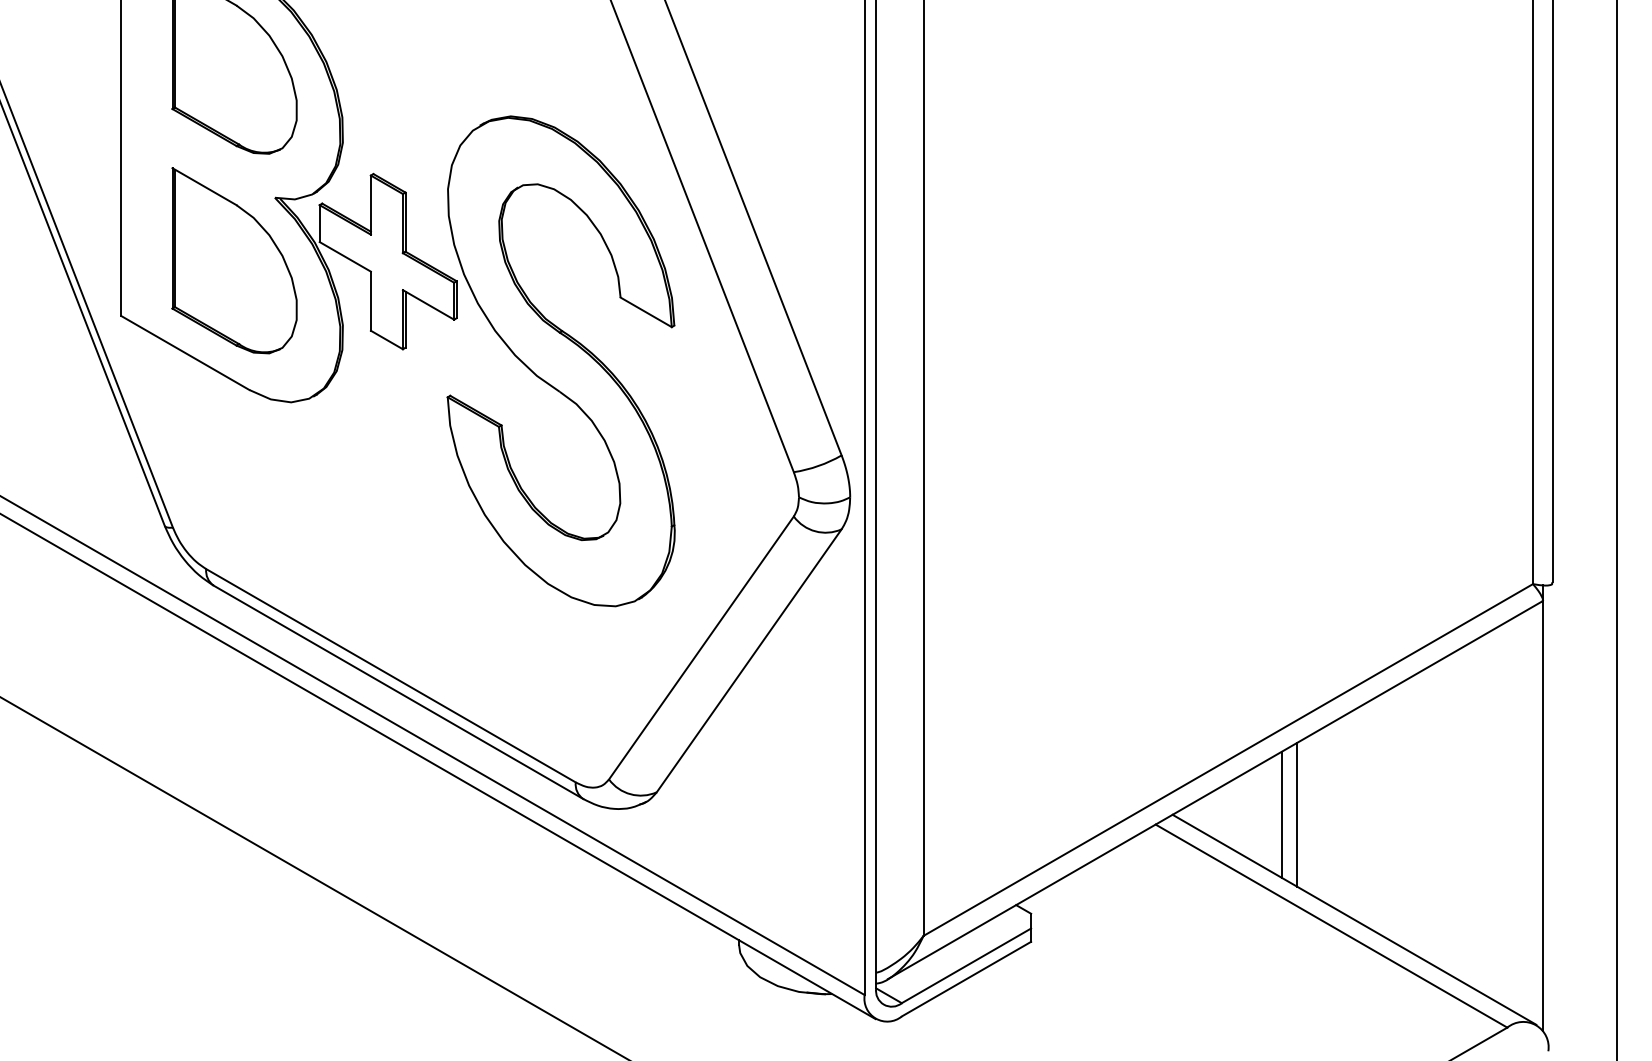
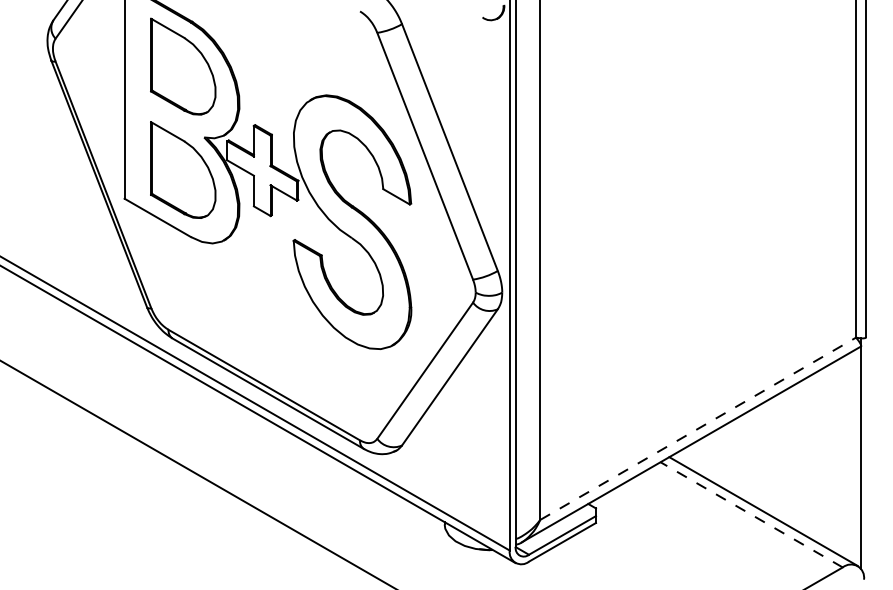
line: (1228, 759) -> (698, 428), solid -> dashed
line: (1282, 813) -> (726, 456), removed
line: (1296, 813) -> (733, 456), removed
line: (1331, 925) -> (751, 514), solid -> dashed

